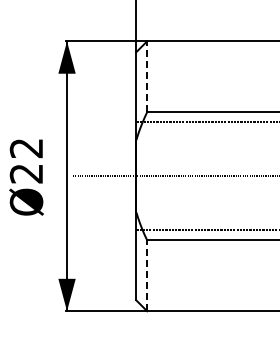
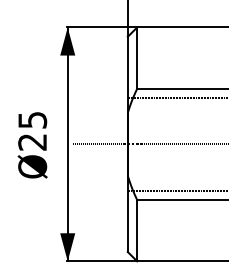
line: (147, 76) -> (137, 57), dashed -> solid
text: (26, 148) -> (32, 120), Ø22 -> Ø25
line: (147, 275) -> (137, 230), dashed -> solid

